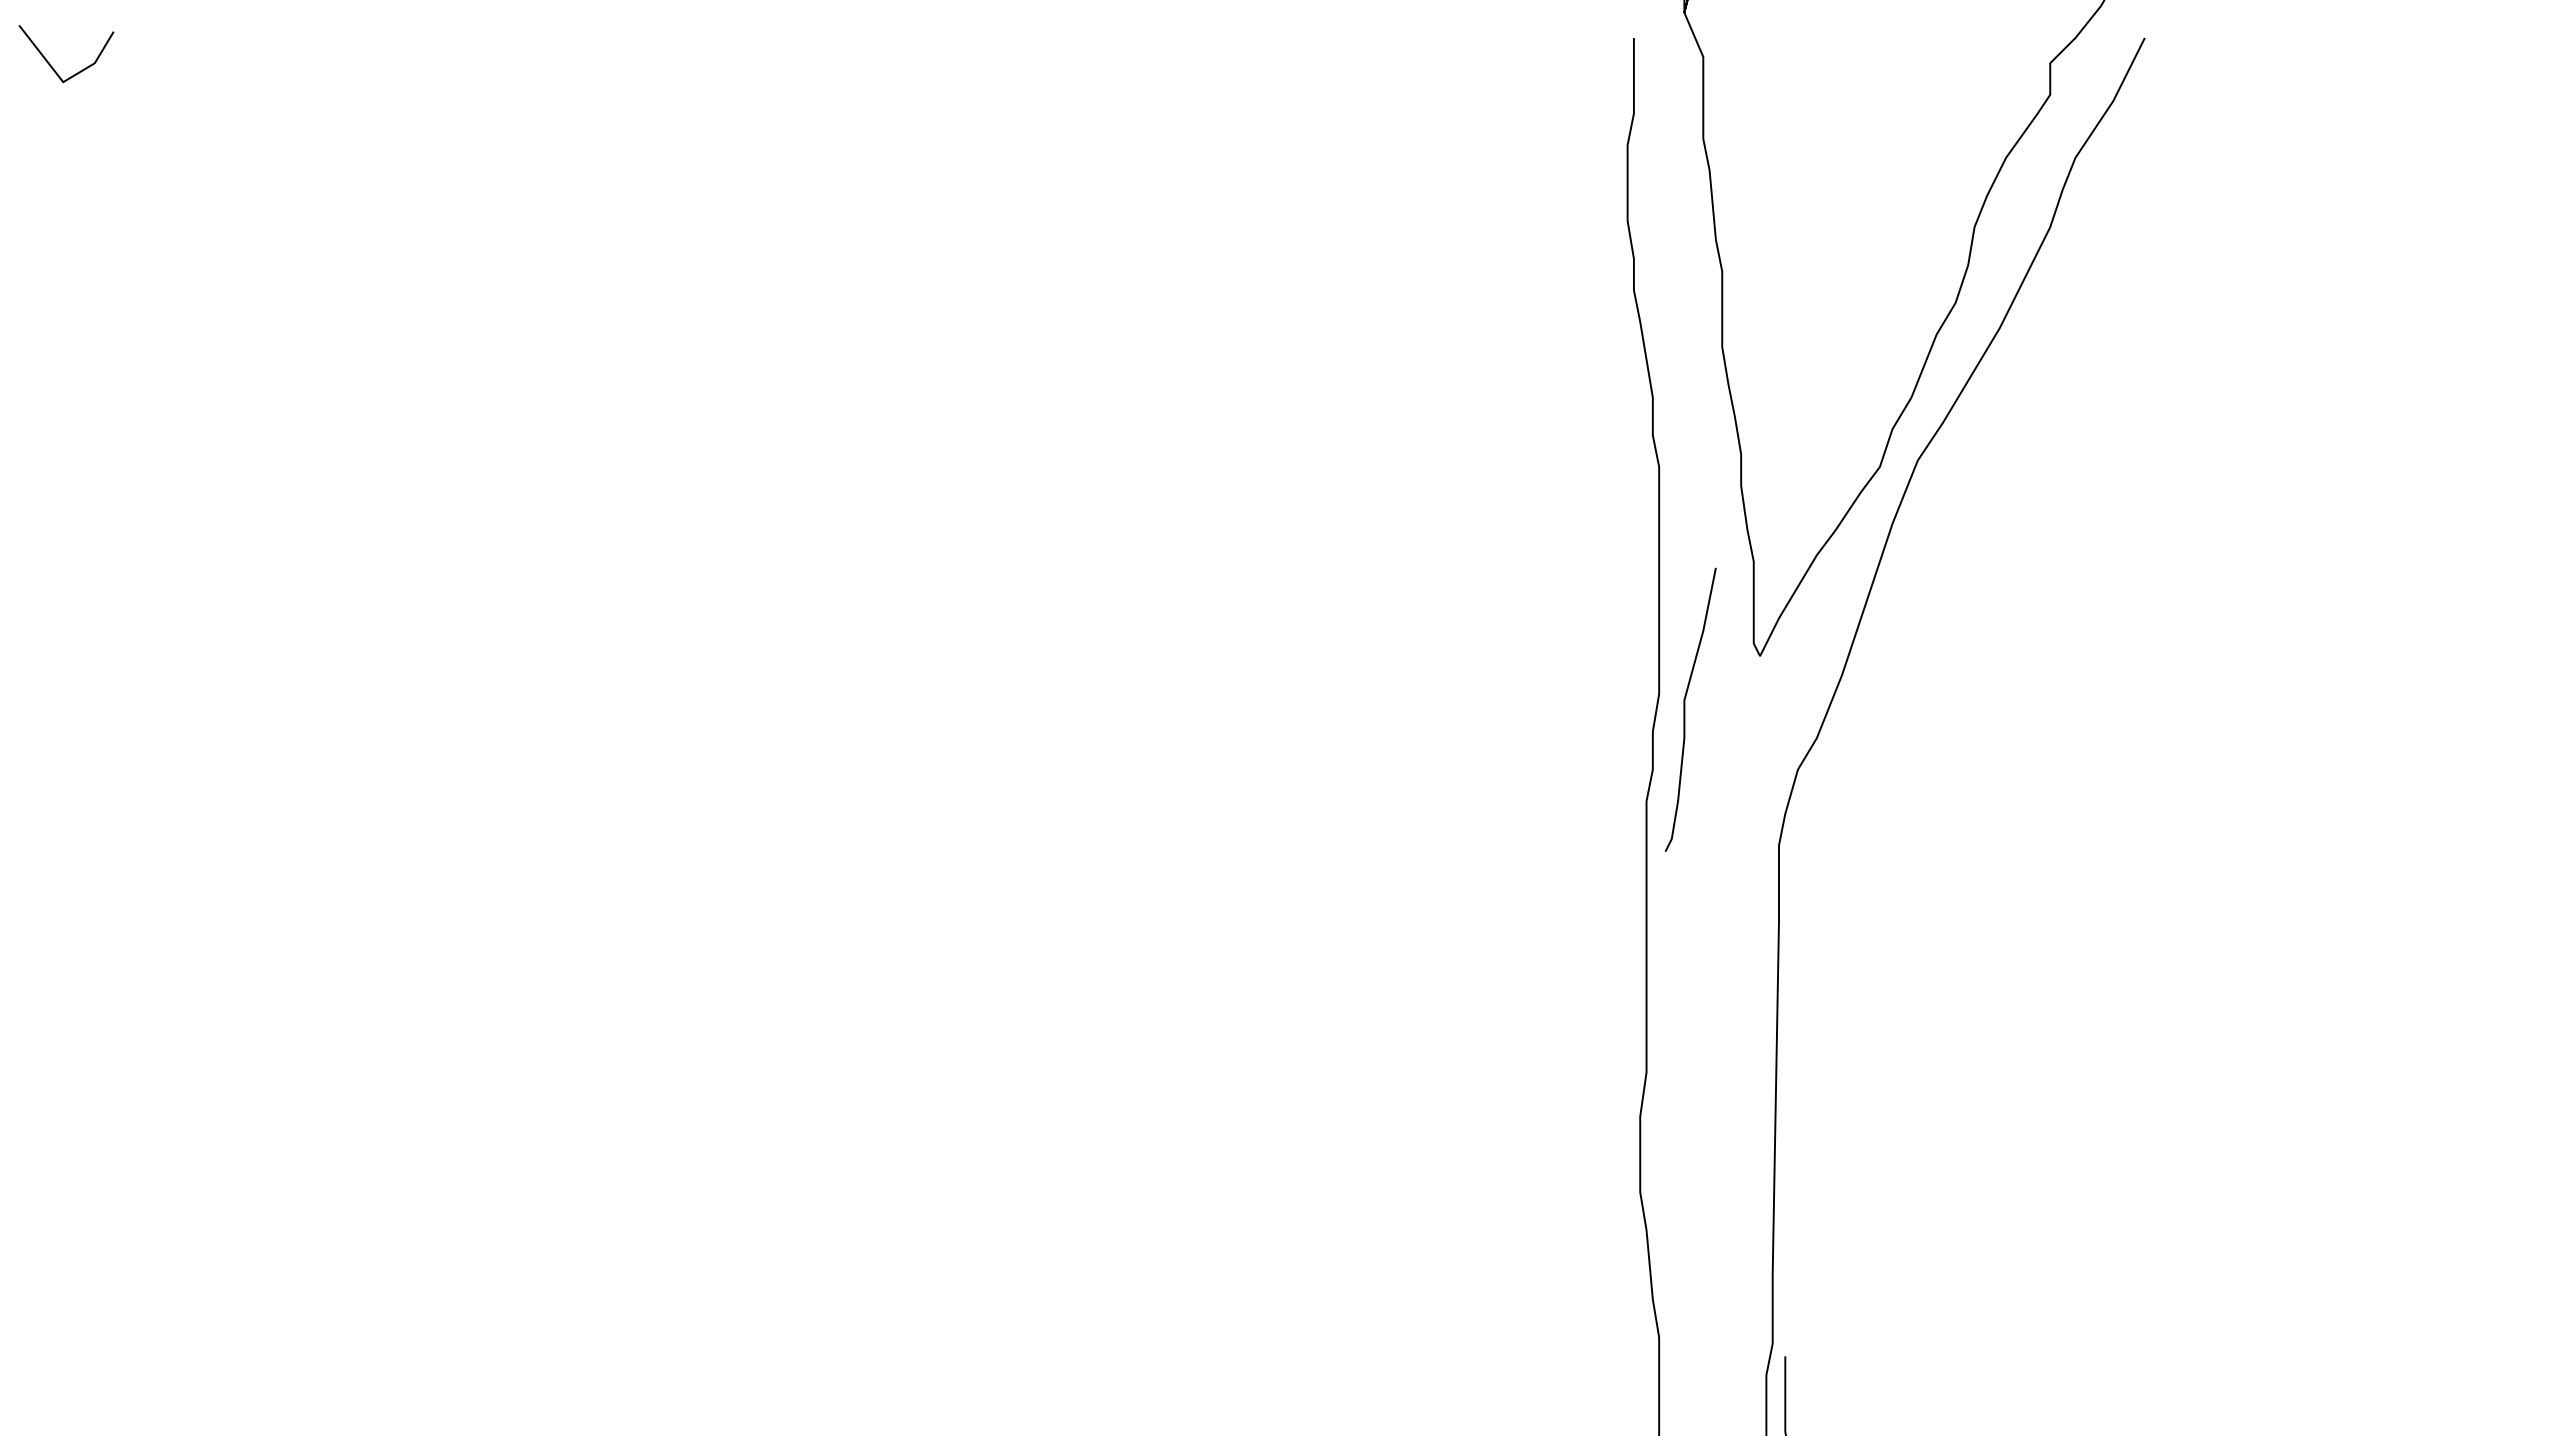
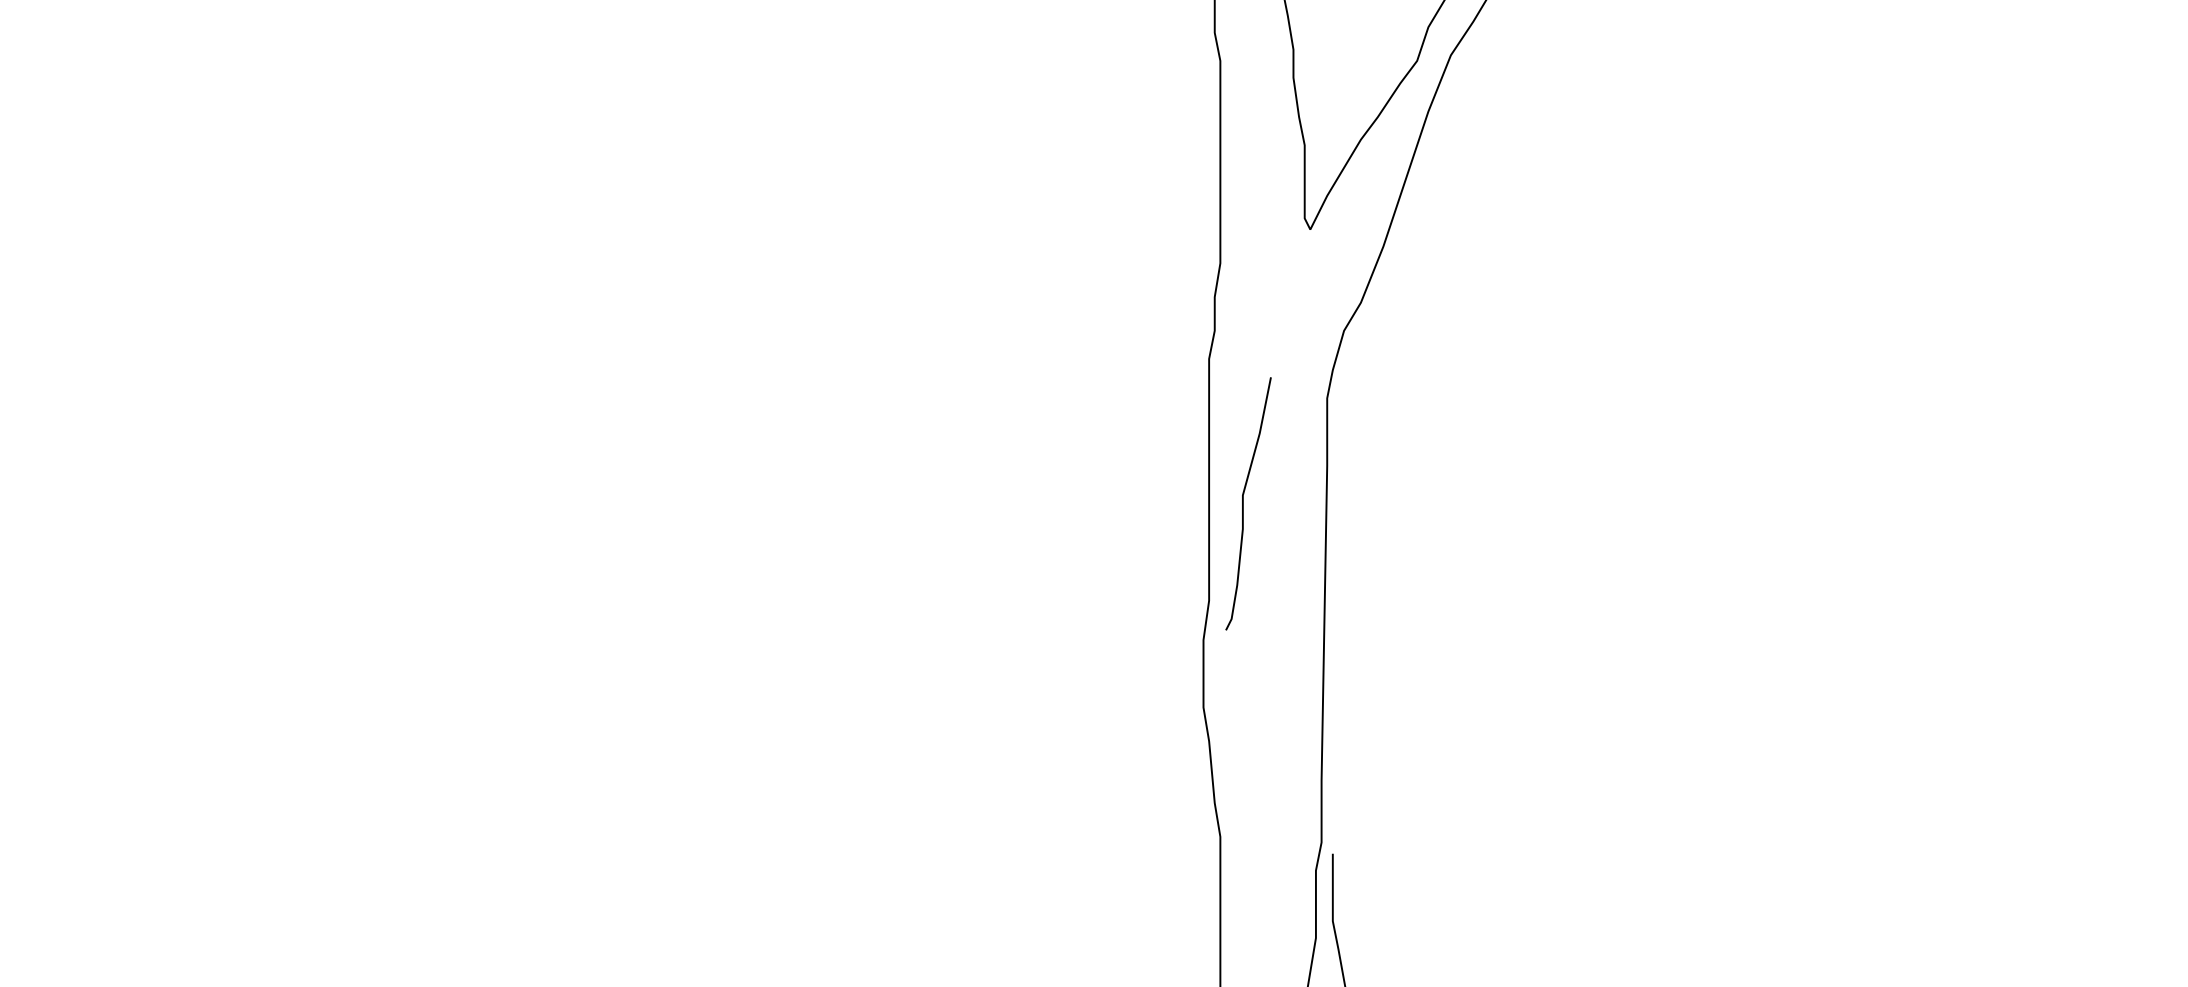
curve: (1685, 709) -> (1243, 503), moved

